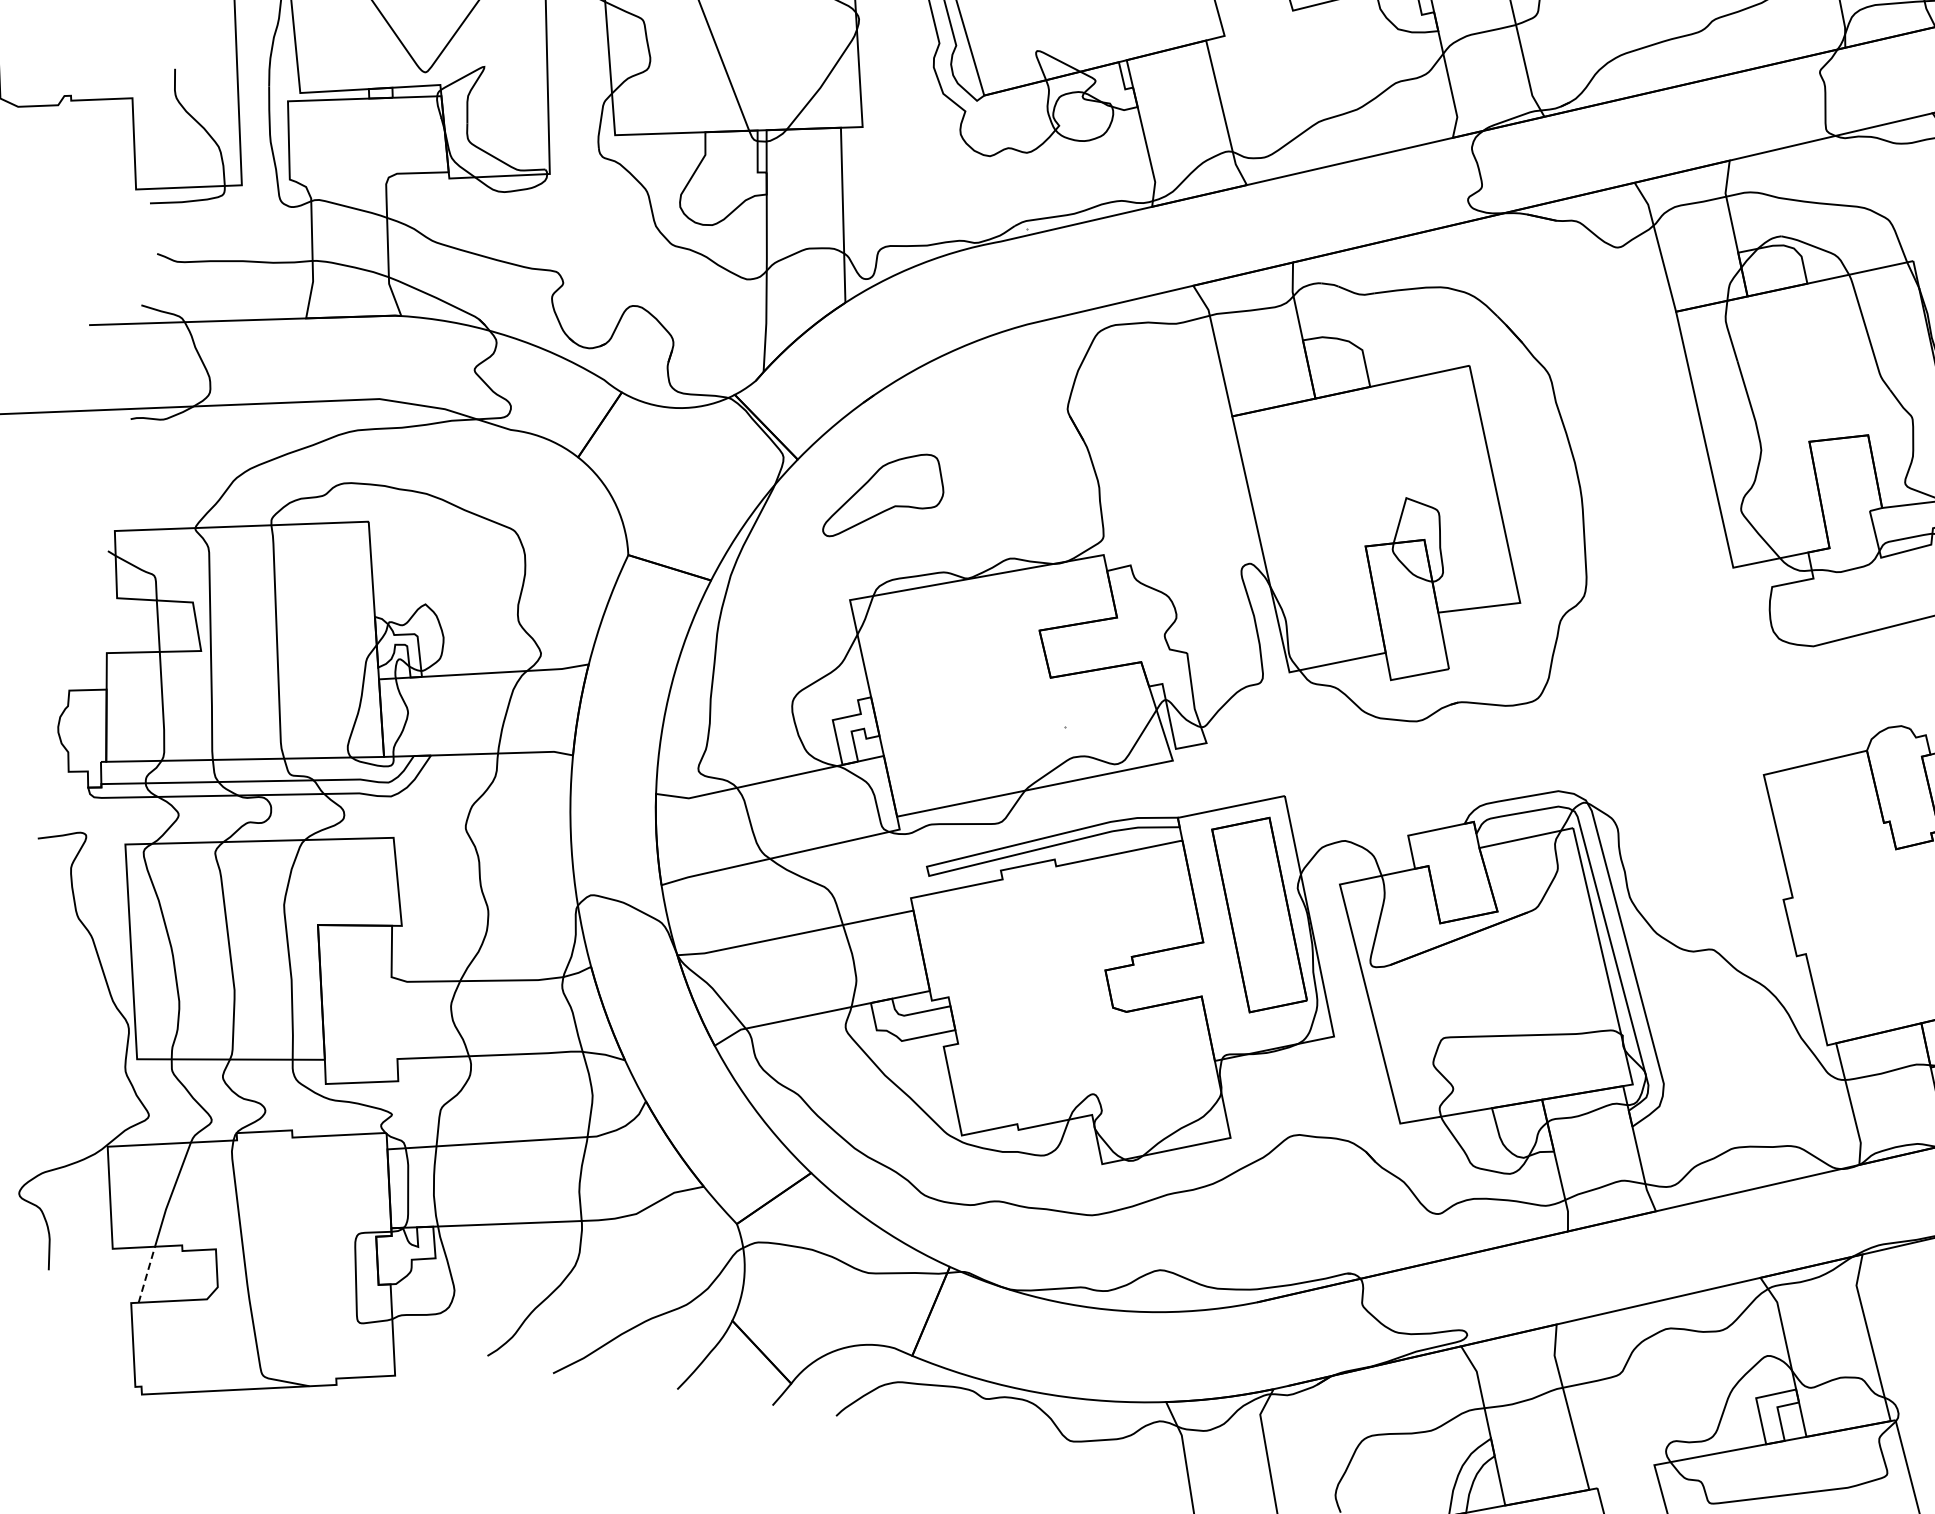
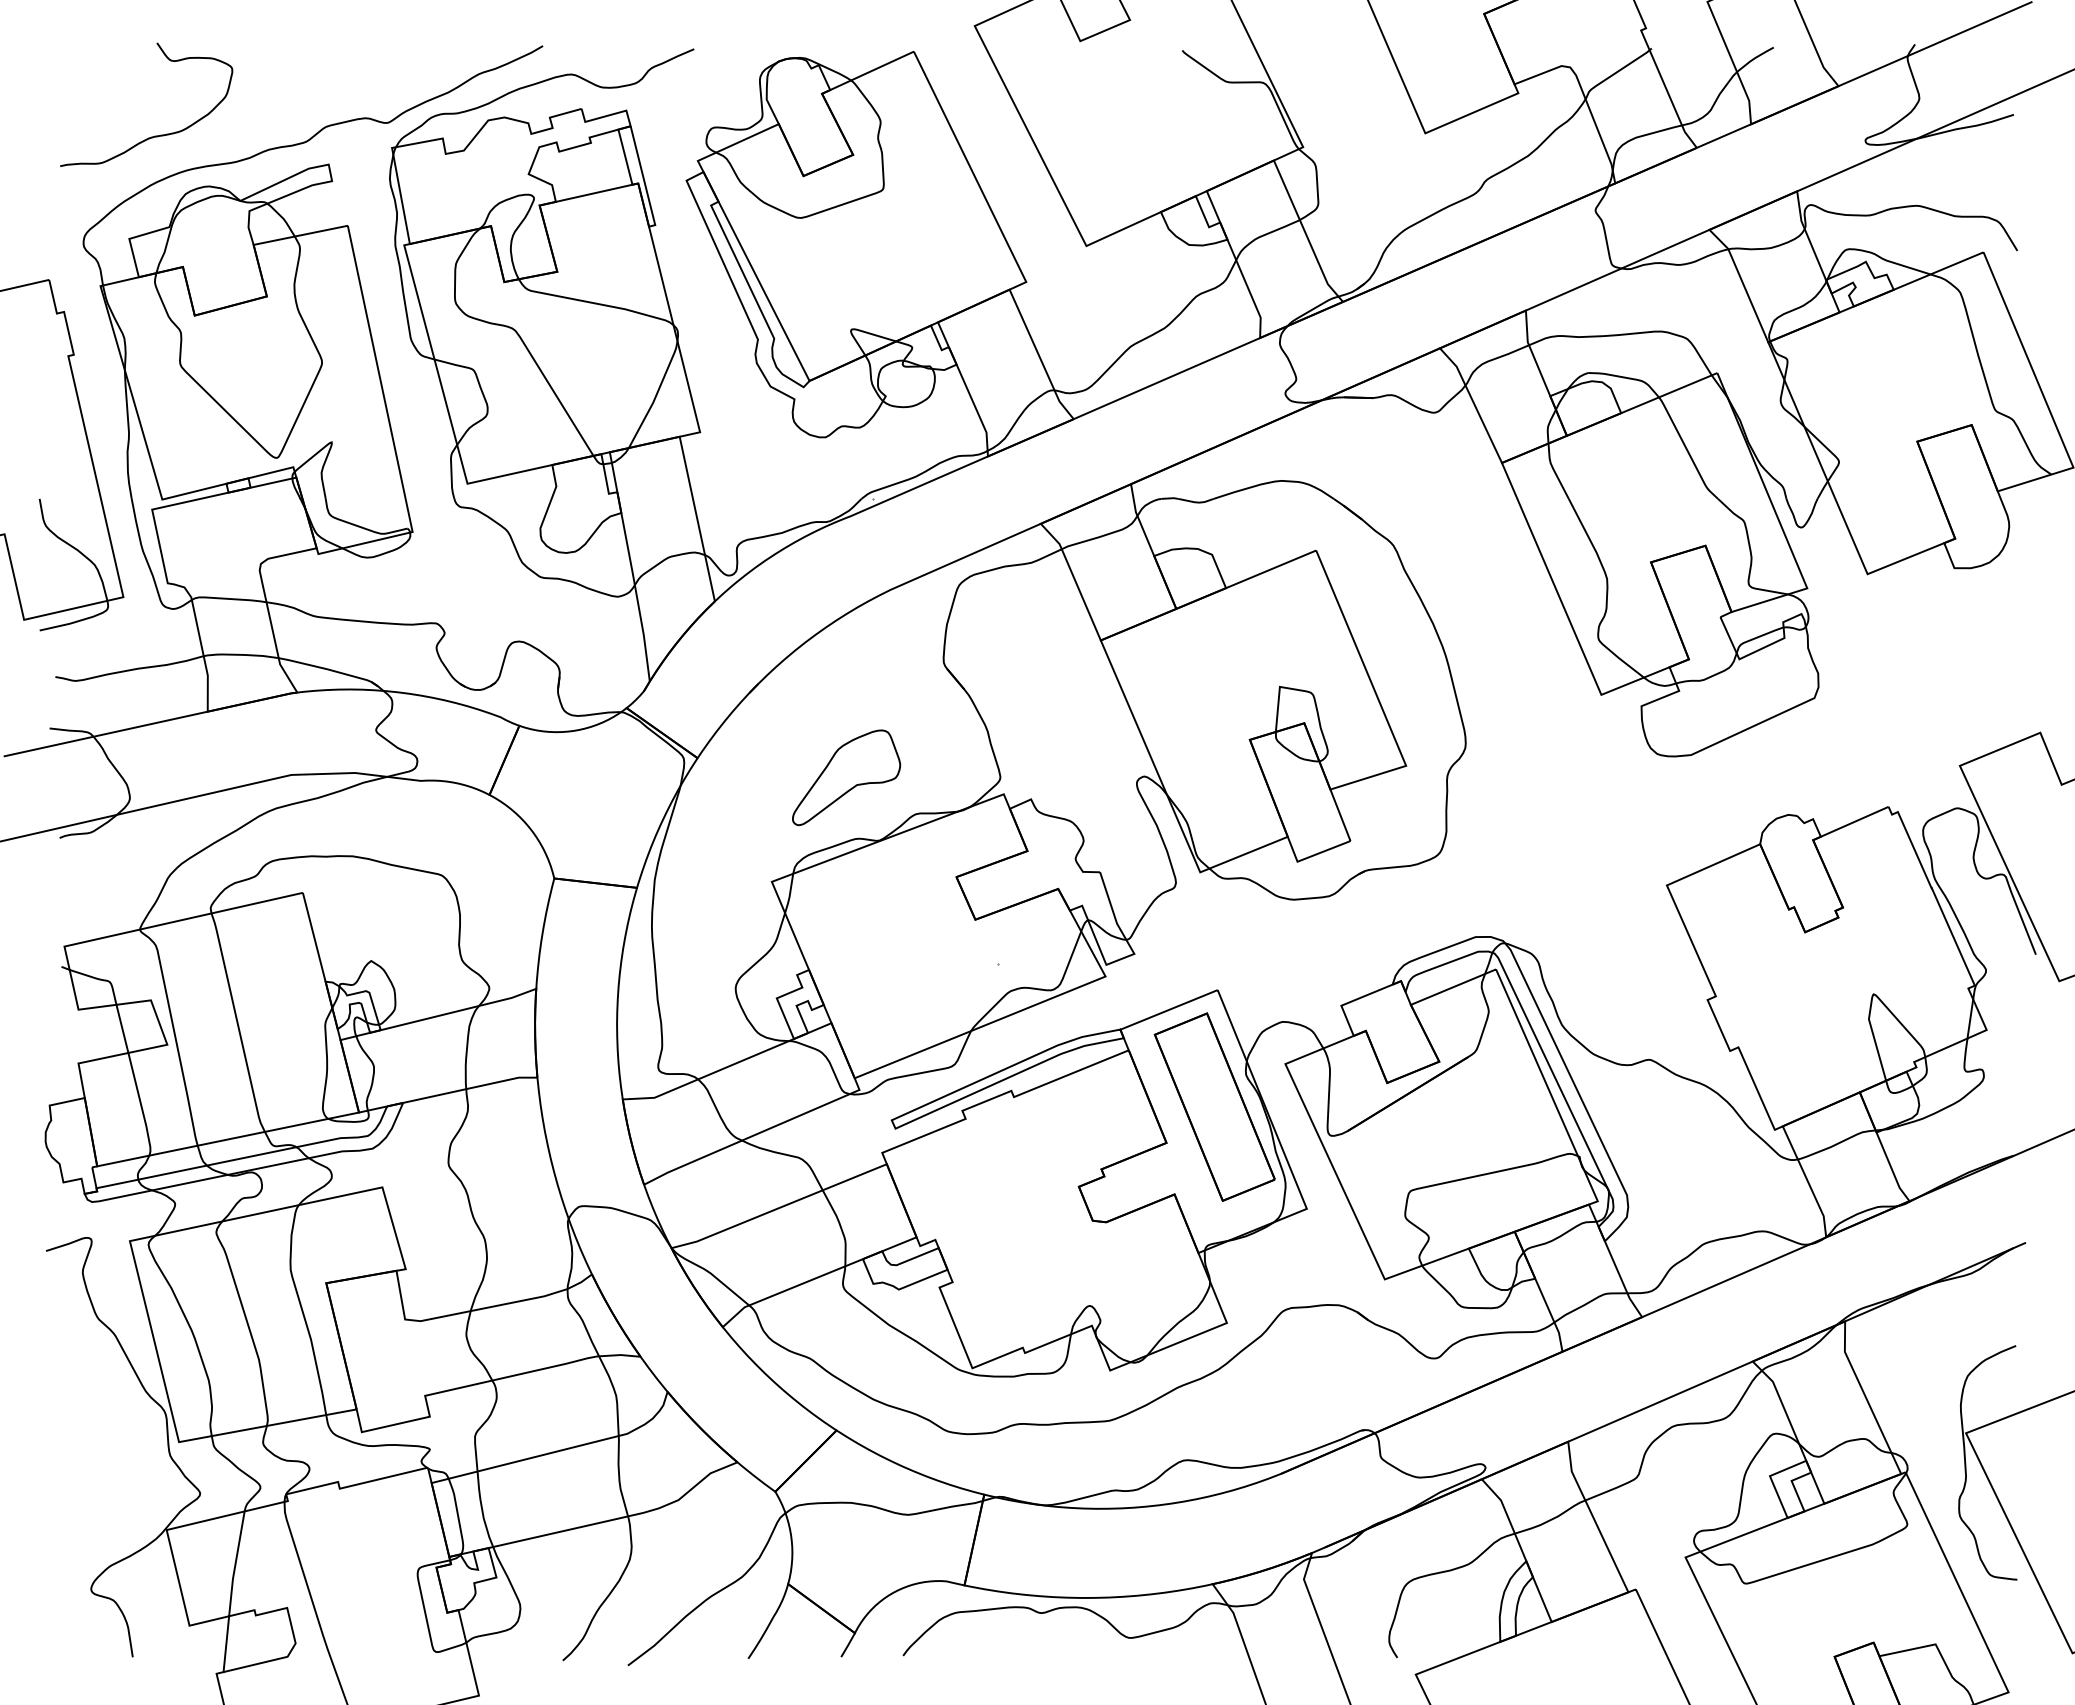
part: (885, 496) -> (846, 777), moved
line: (147, 1274) -> (226, 1643), dashed -> solid

